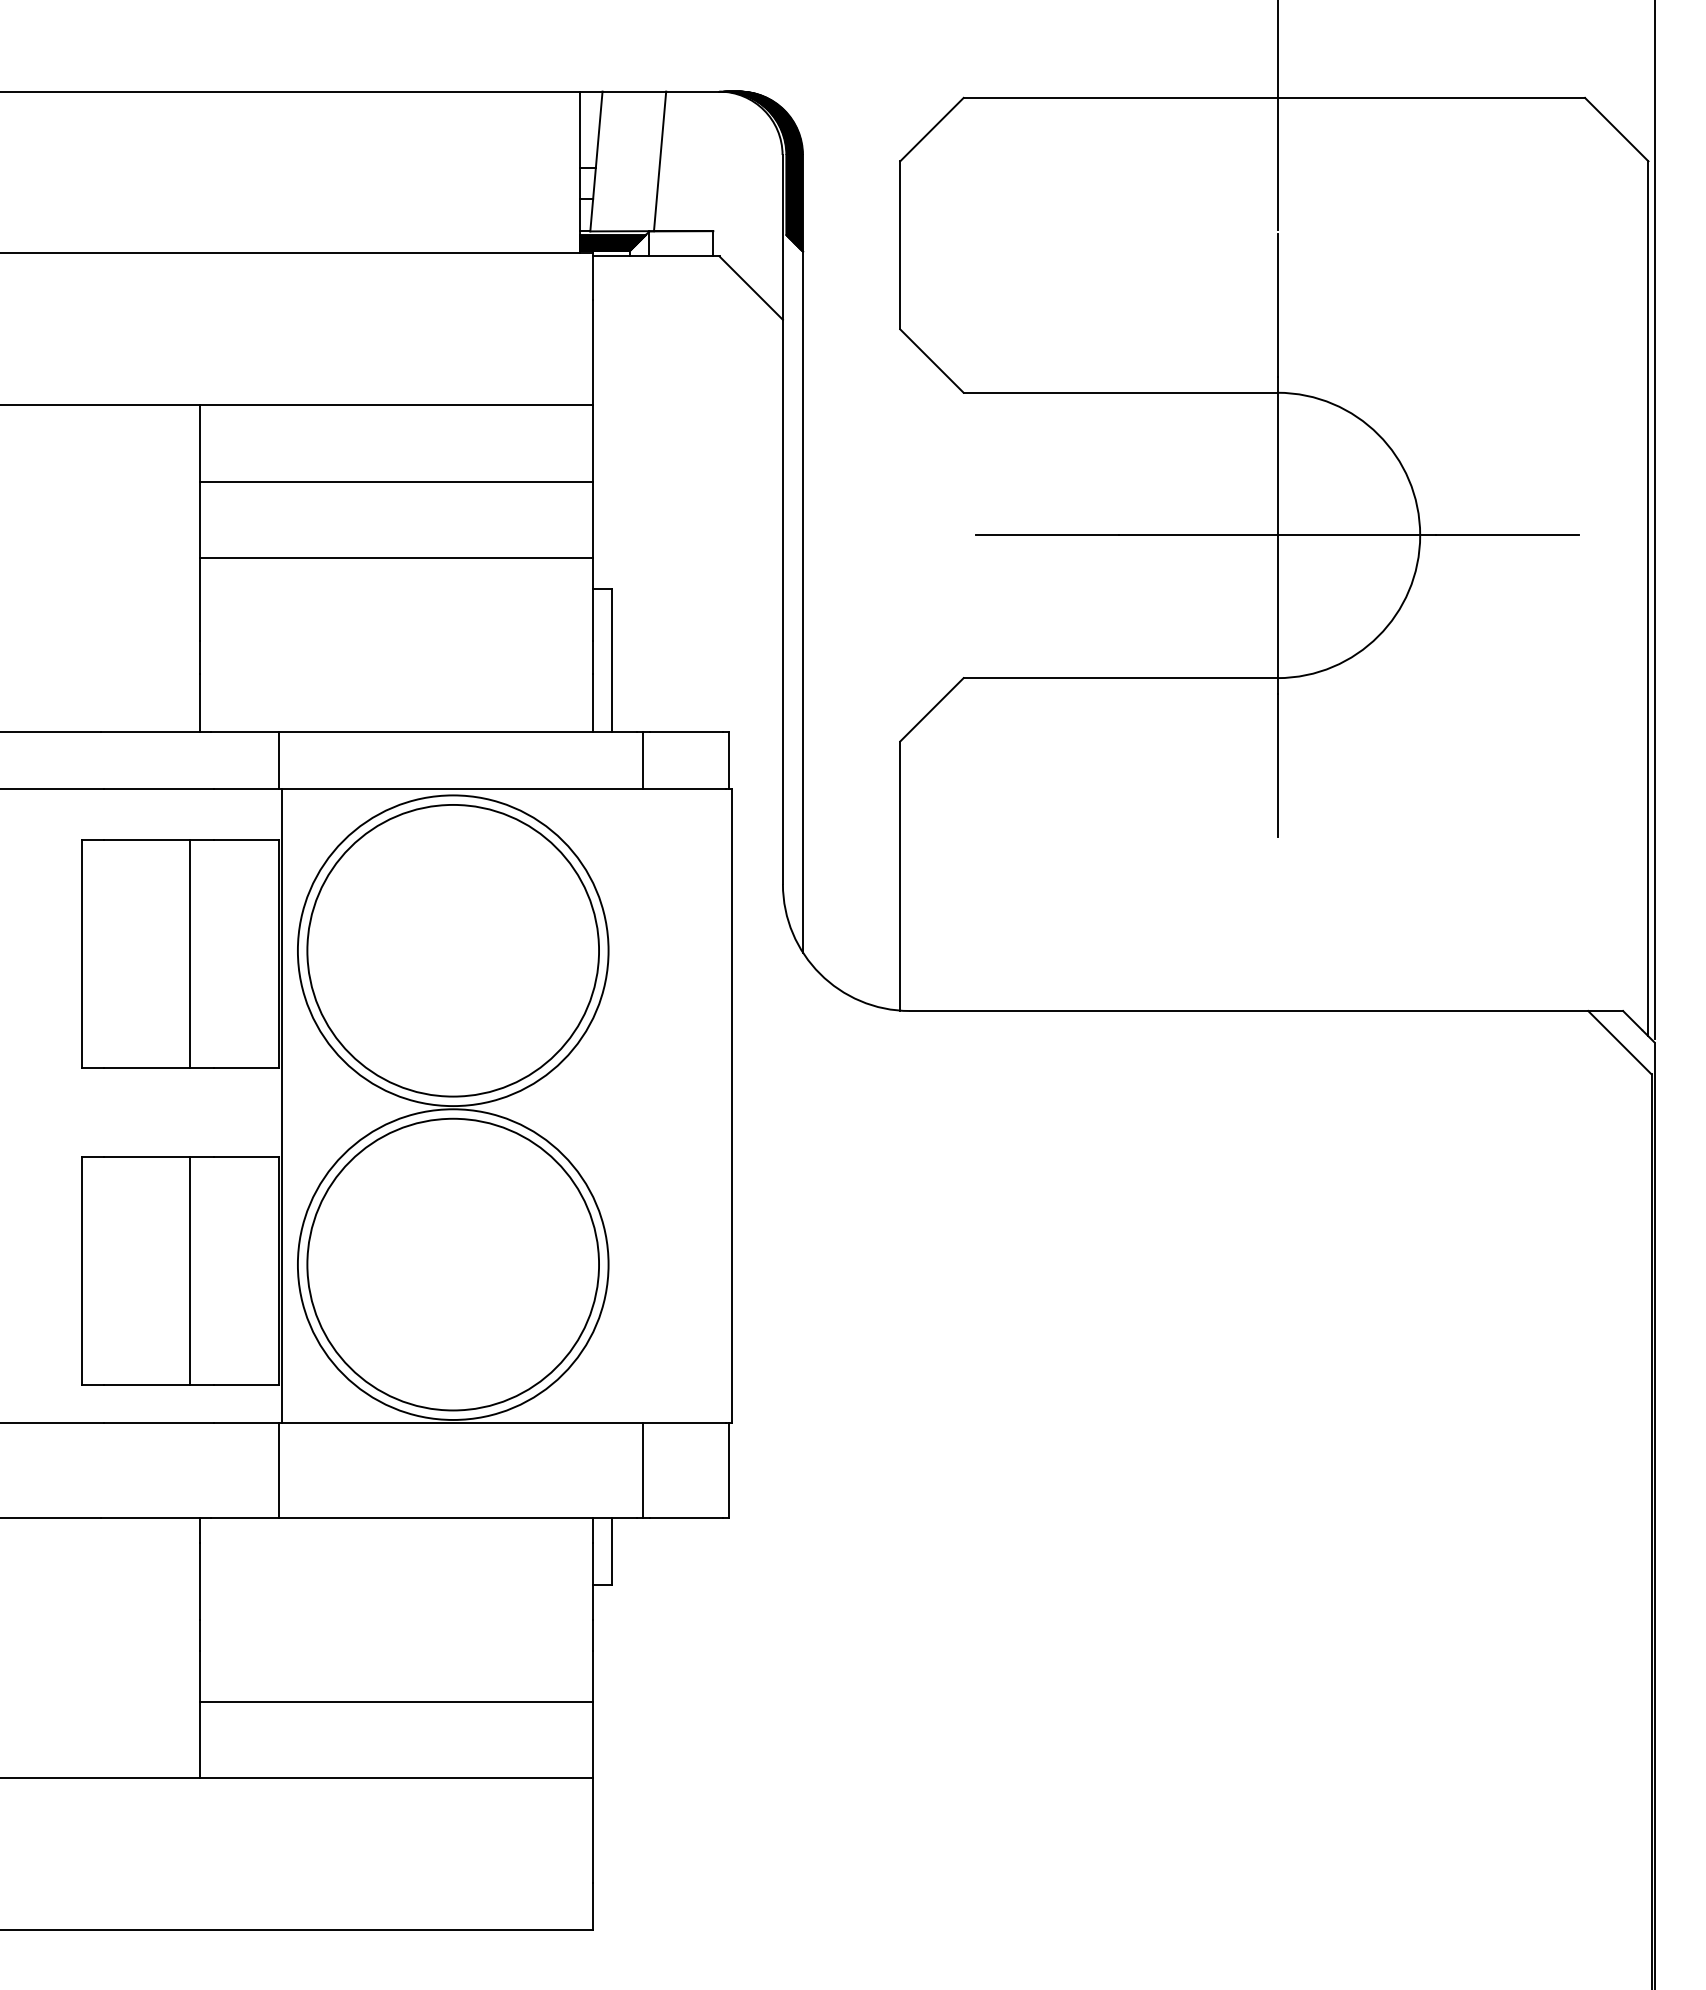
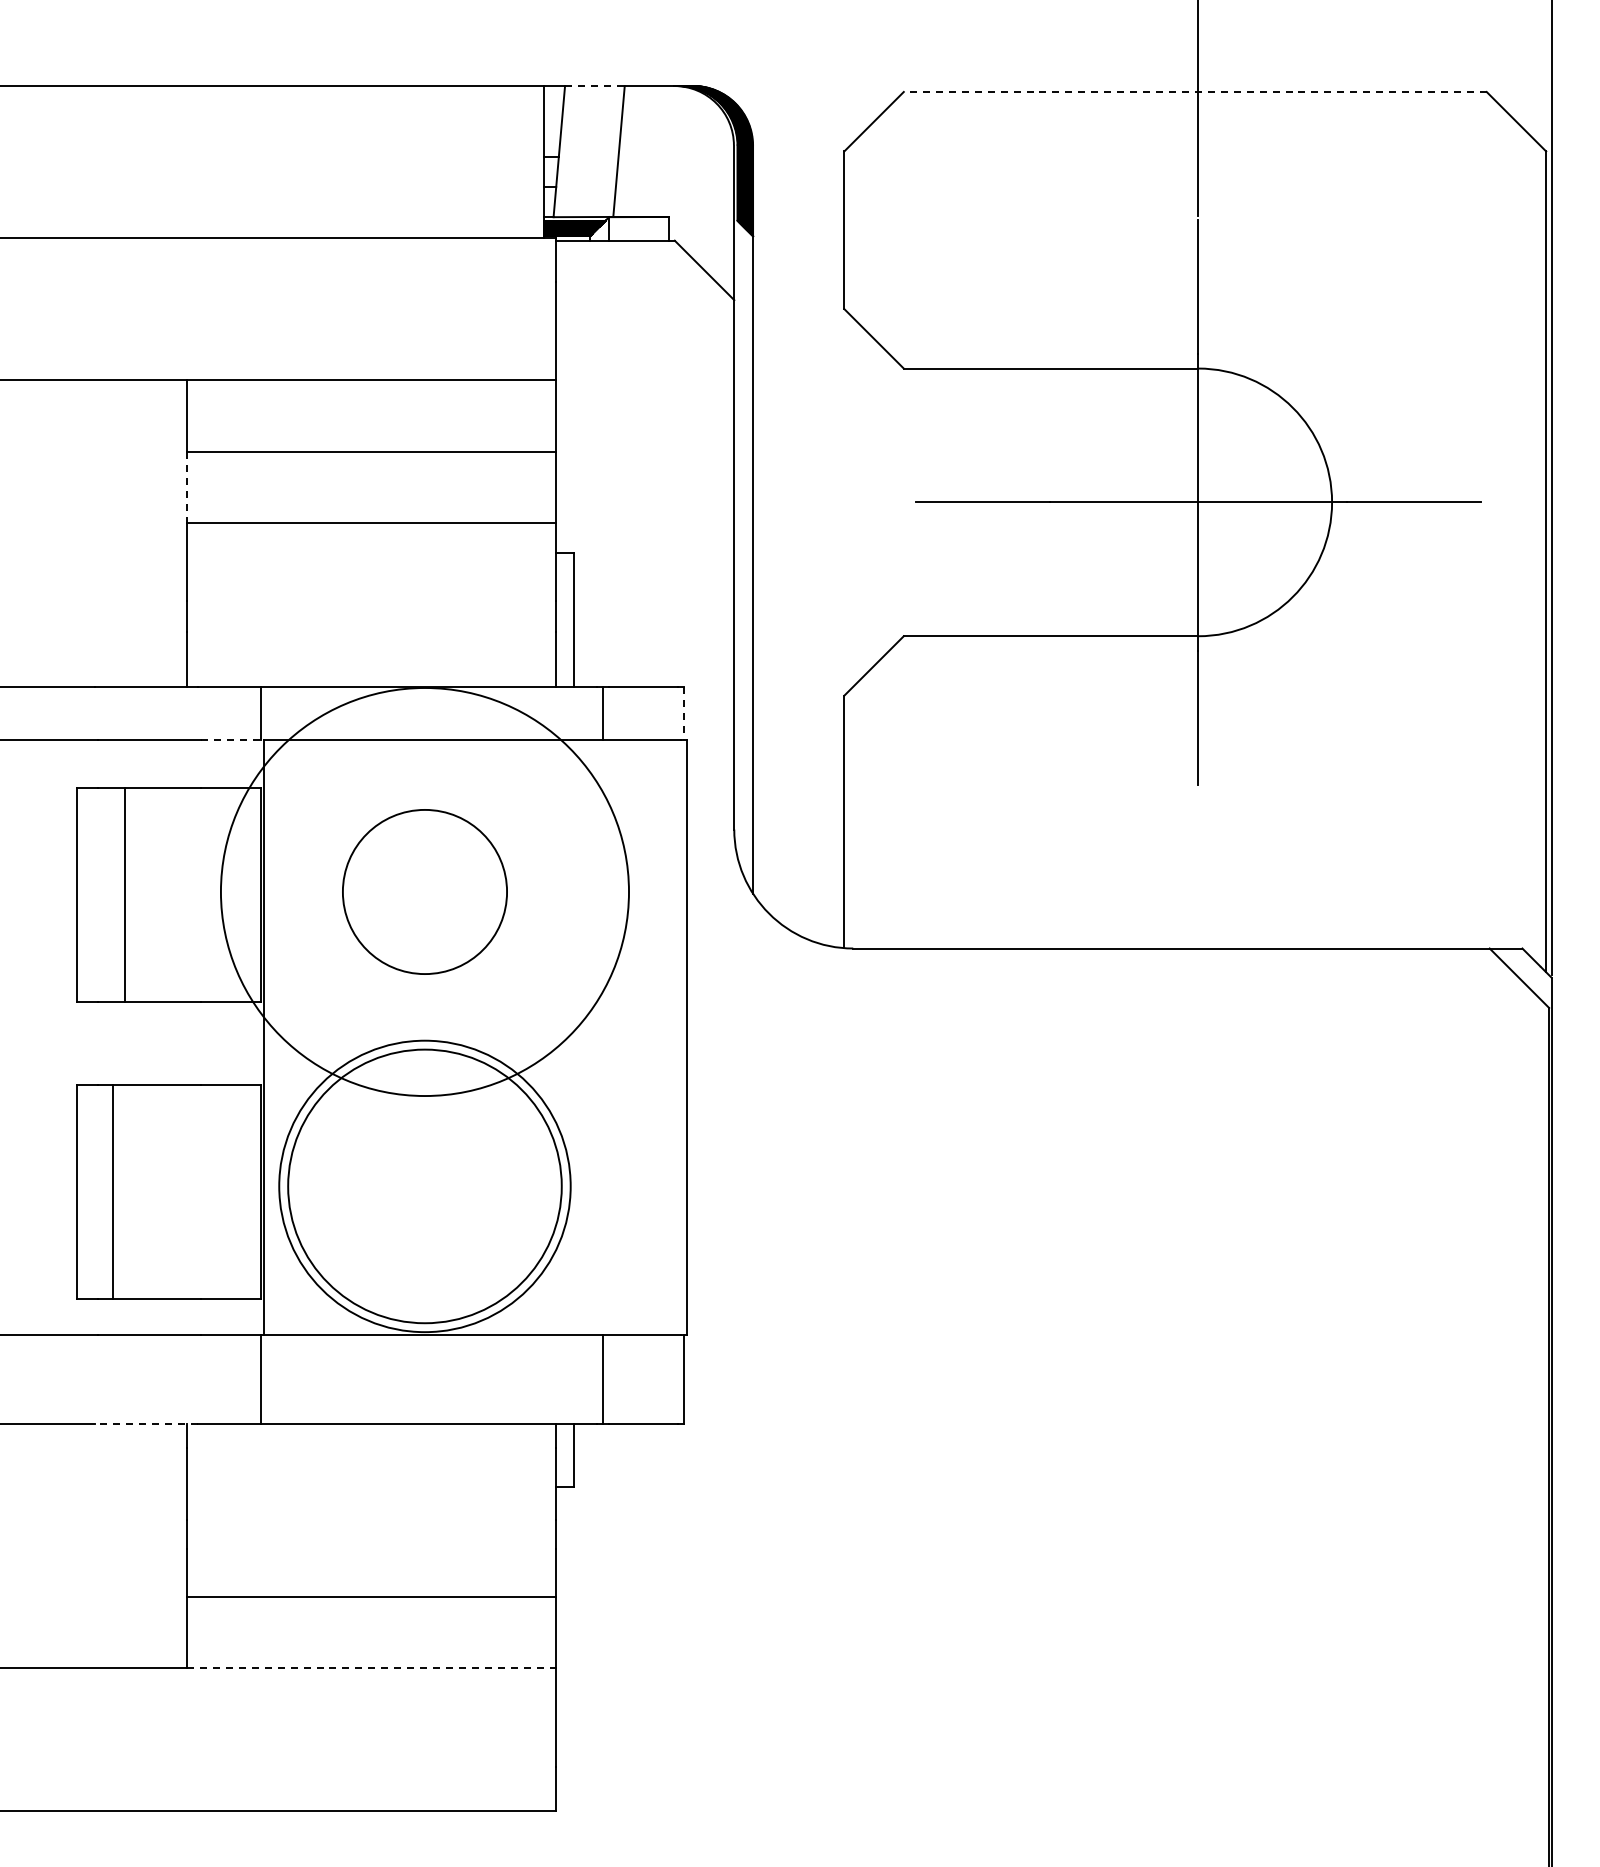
line: (633, 92) -> (594, 86), solid -> dashed
line: (1273, 97) -> (1194, 91), solid -> dashed
line: (200, 519) -> (187, 487), solid -> dashed
line: (728, 760) -> (683, 713), solid -> dashed
line: (248, 789) -> (232, 740), solid -> dashed
circle: (452, 950) -> (424, 891), size x0.6
circle: (452, 950) -> (424, 891), size x1.4
line: (190, 953) -> (125, 894), moved
line: (190, 1271) -> (113, 1192), moved
line: (156, 1518) -> (146, 1424), solid -> dashed
line: (396, 1778) -> (371, 1668), solid -> dashed

